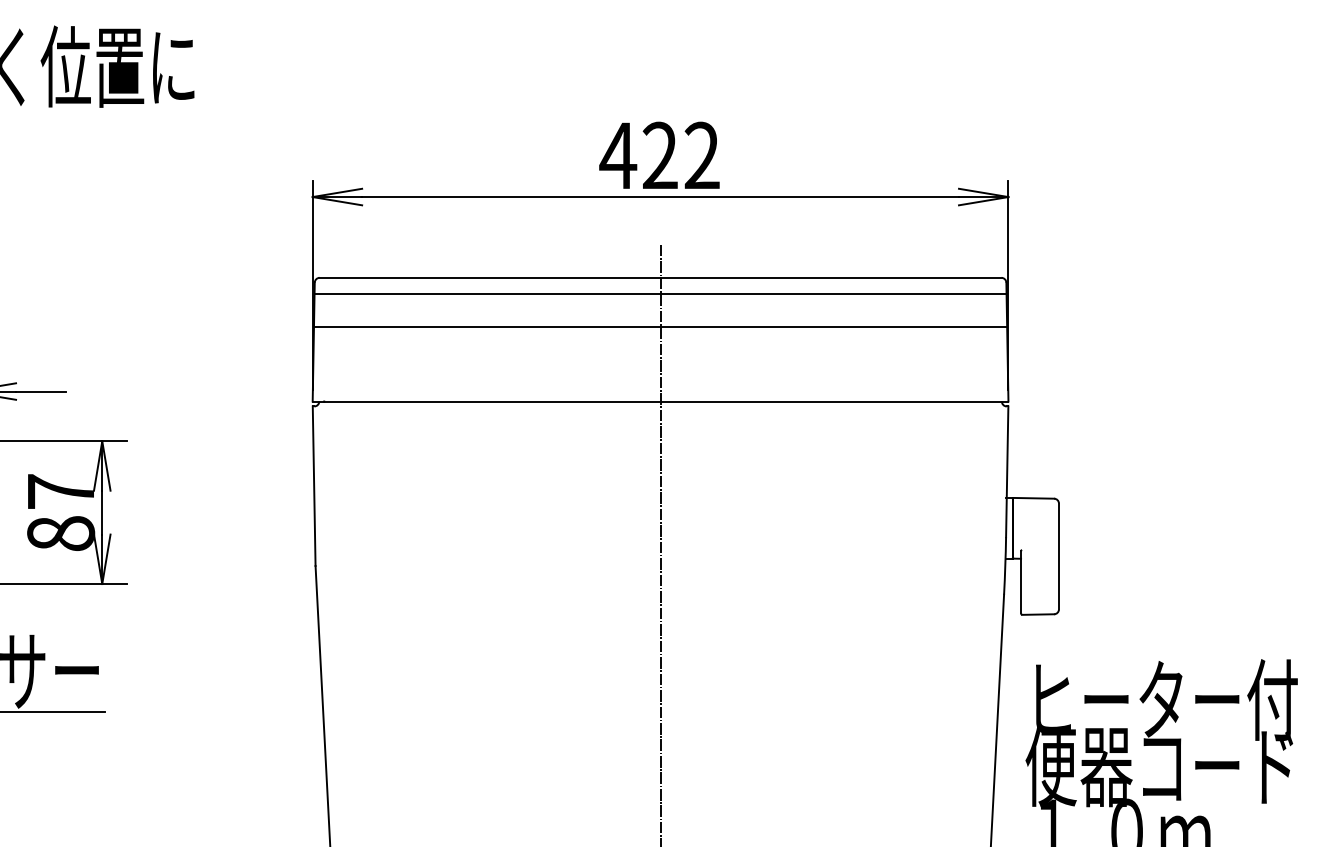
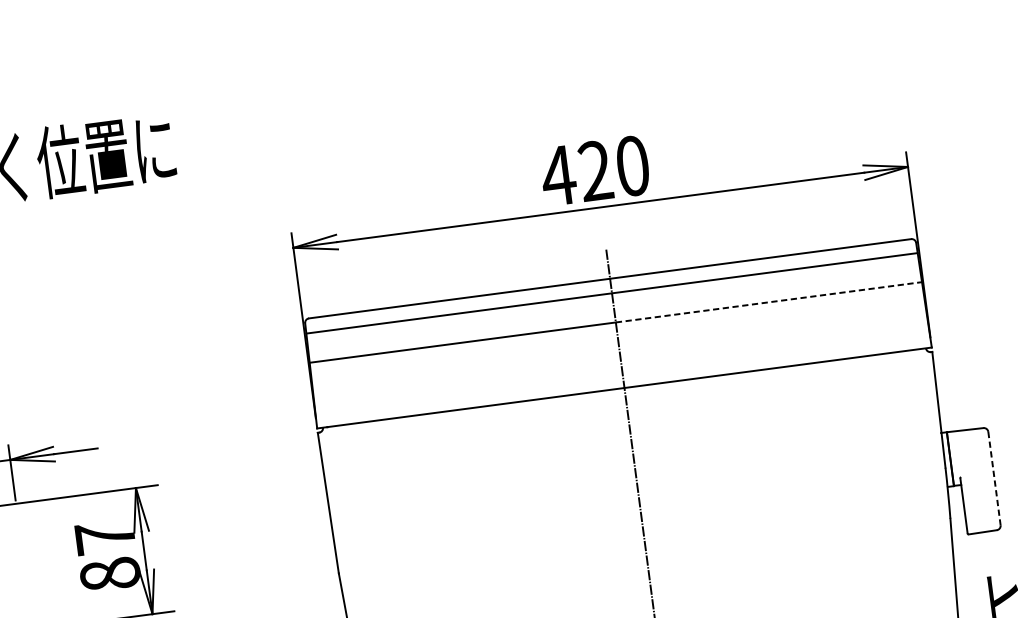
text: (701, 155) -> (632, 165), 422 -> 420
line: (834, 327) -> (769, 302), solid -> dashed
line: (1058, 556) -> (994, 478), solid -> dashed

